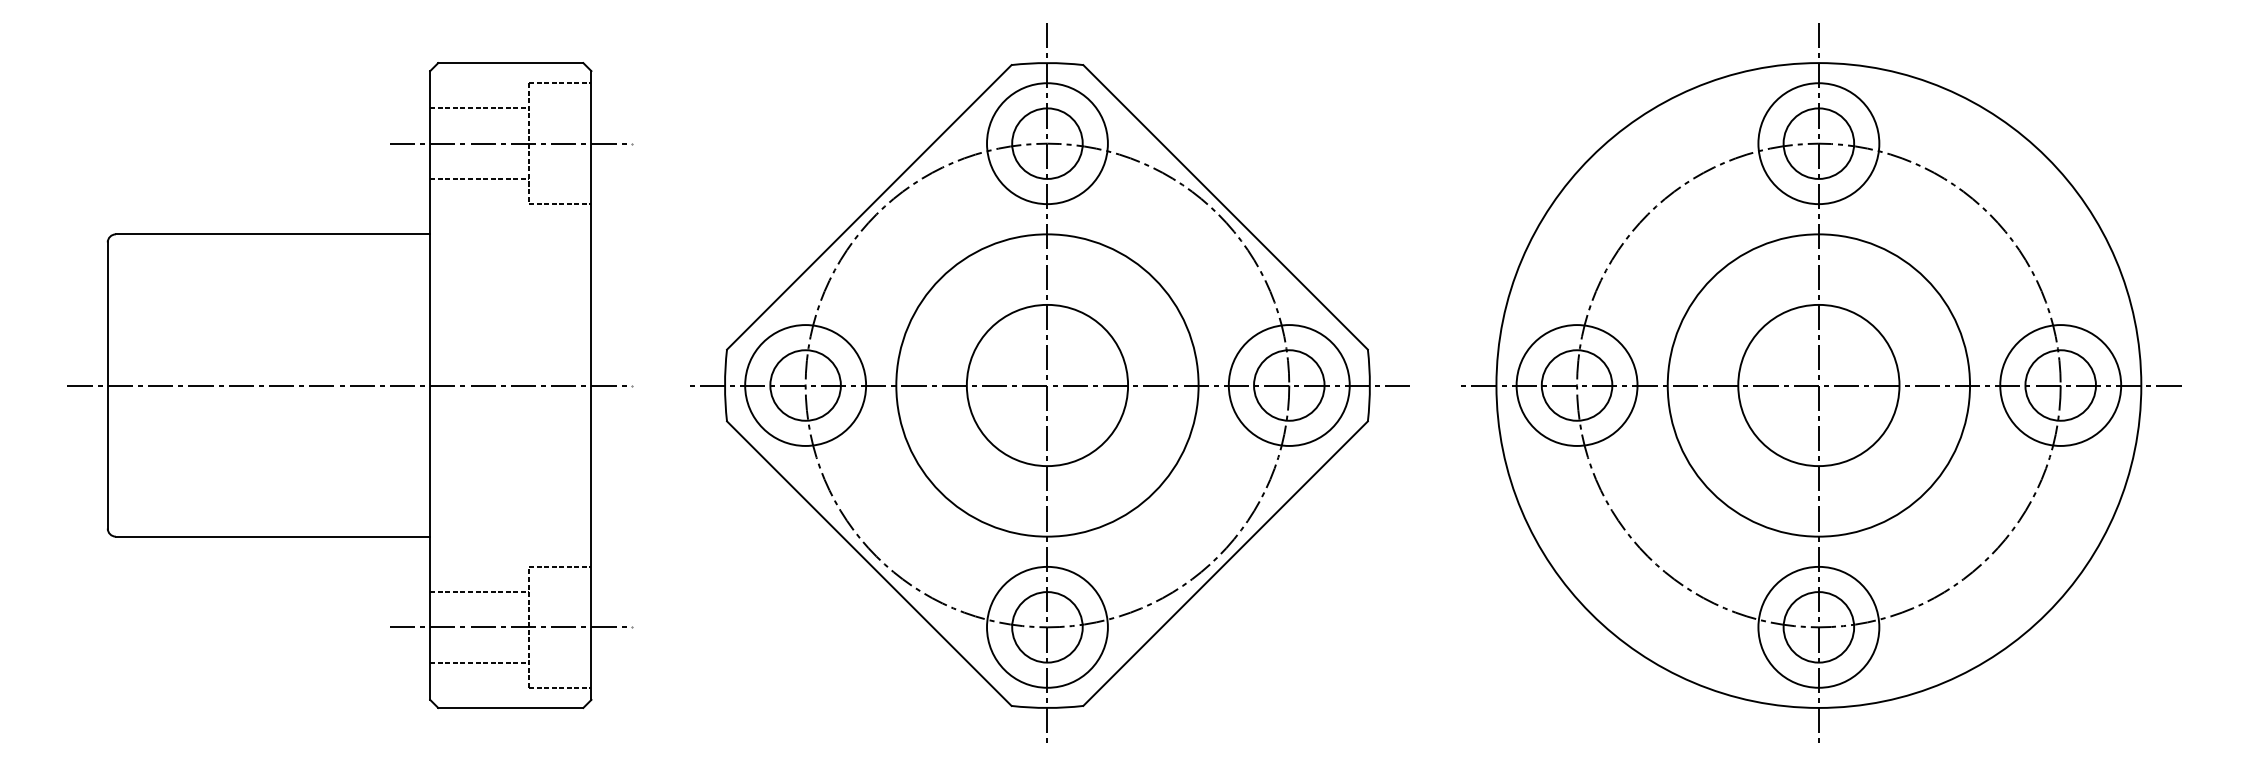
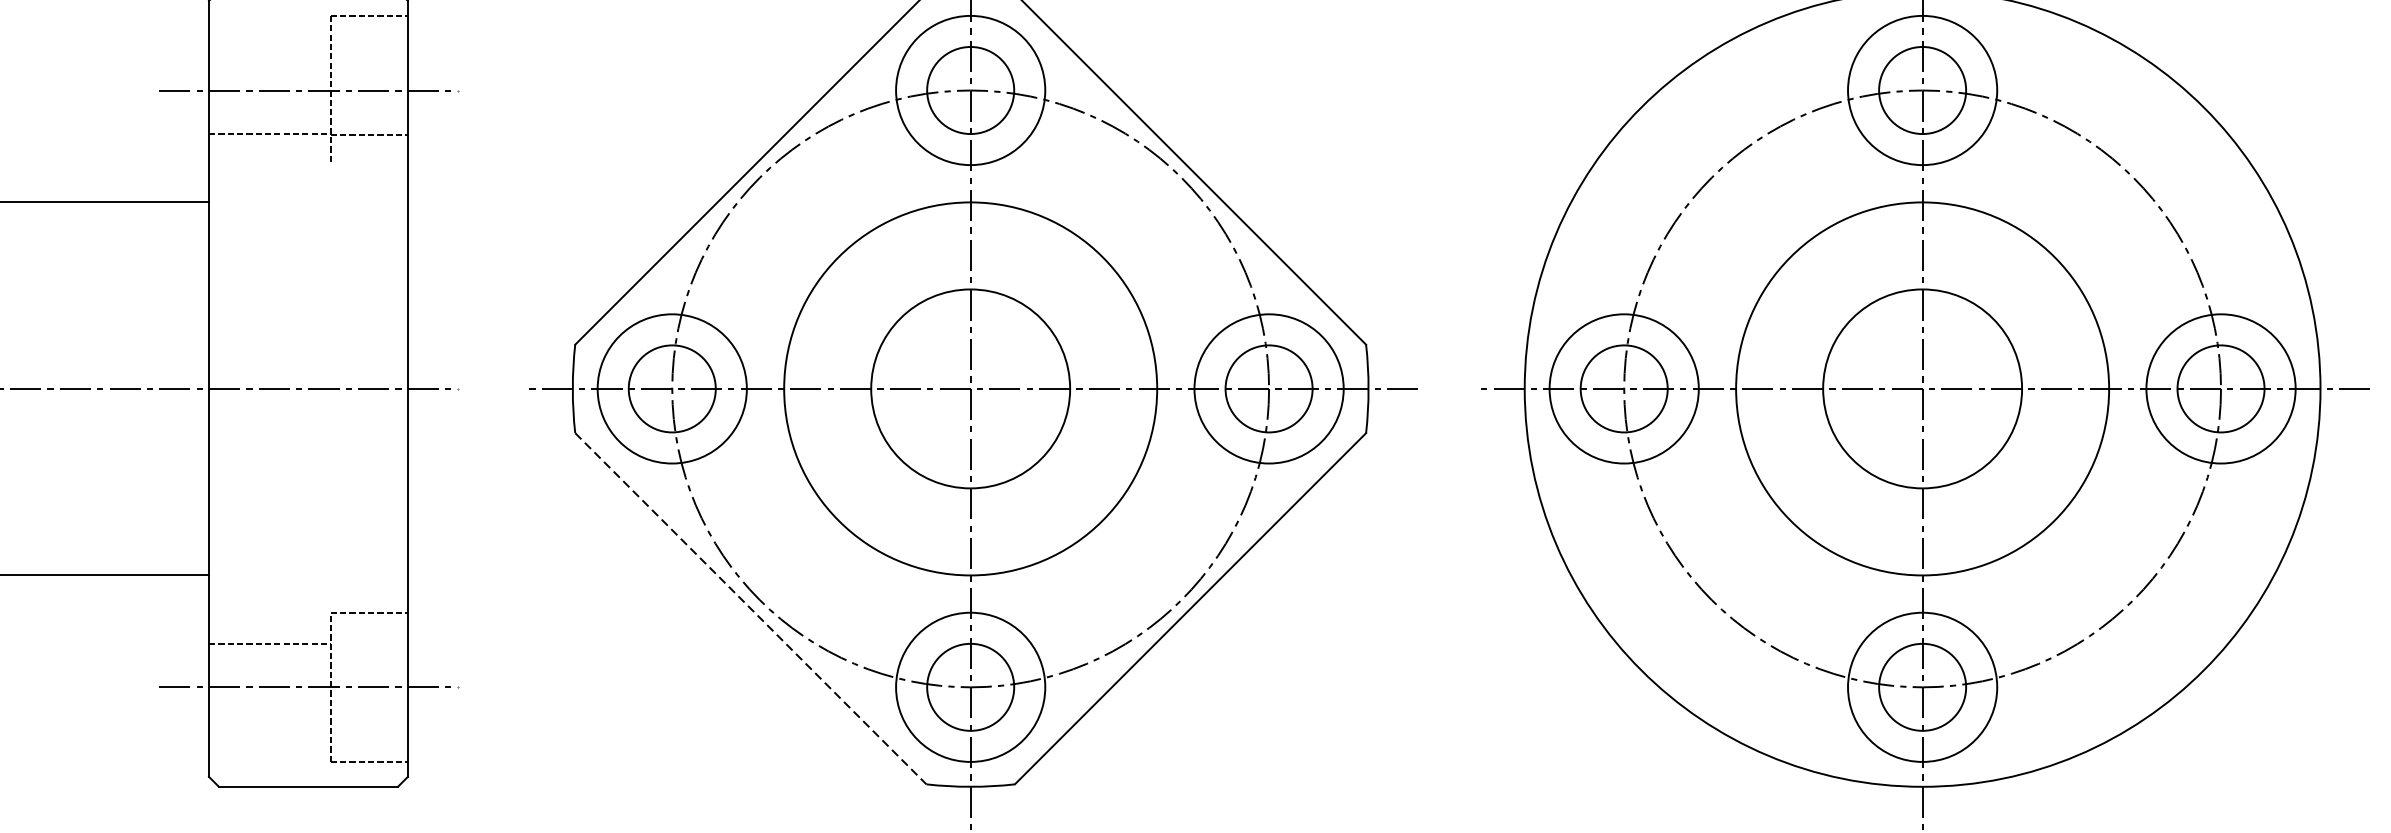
line: (479, 108) -> (269, 47), removed
line: (559, 204) -> (368, 135), moved
line: (869, 564) -> (751, 609), solid -> dashed
line: (479, 662) -> (269, 730), removed

